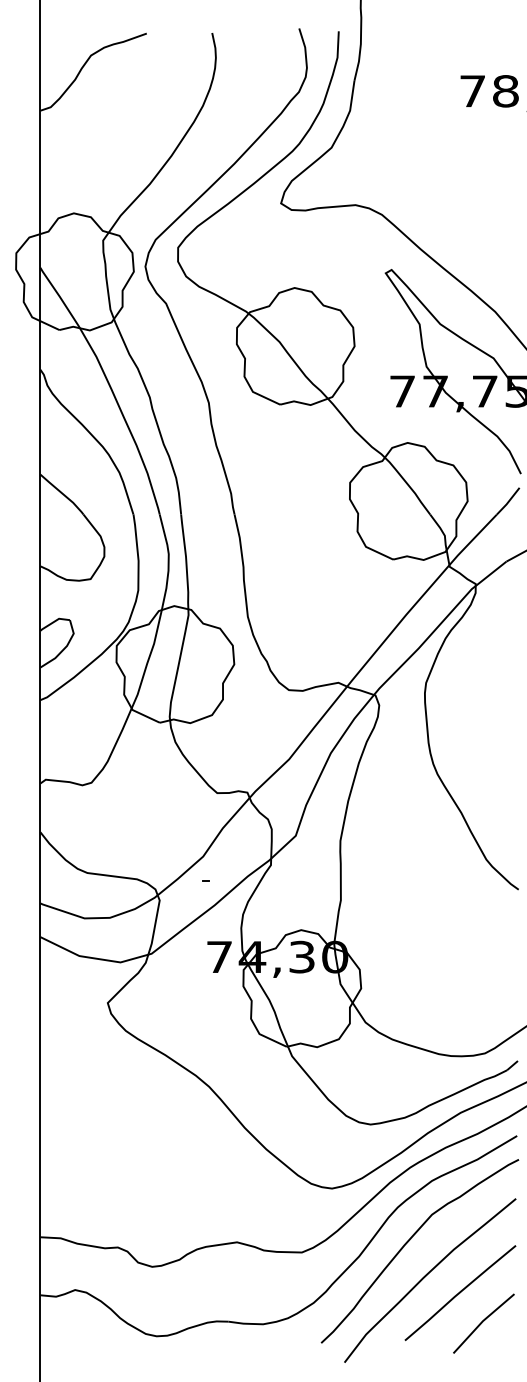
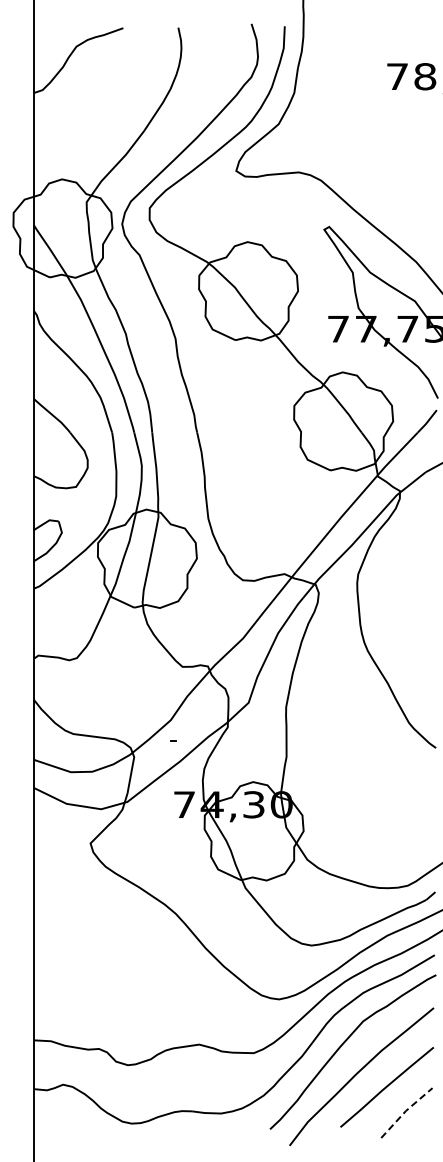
line: (483, 1320) -> (406, 1110), solid -> dashed

